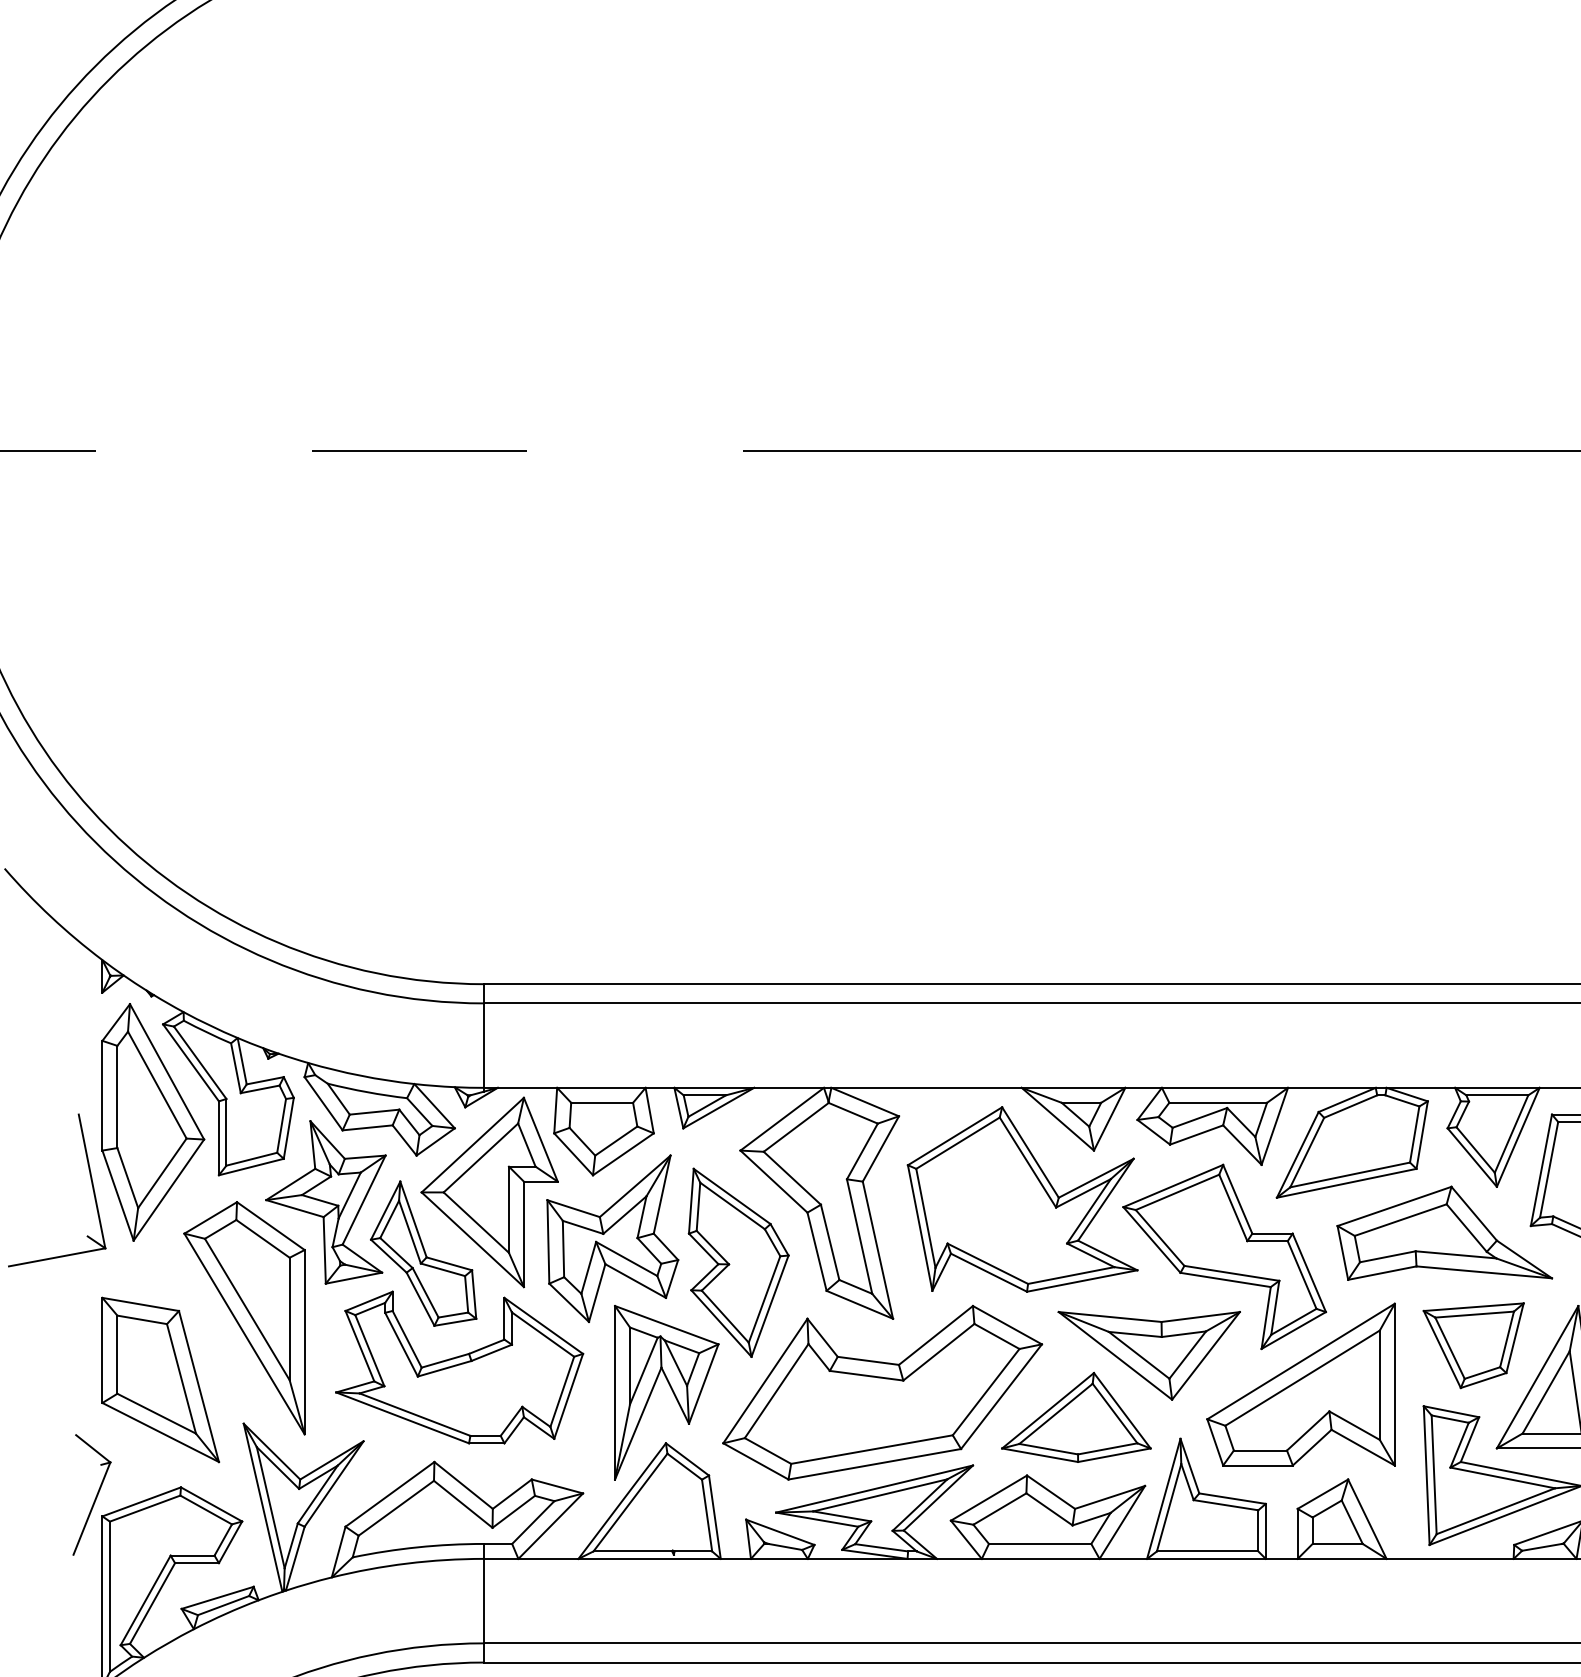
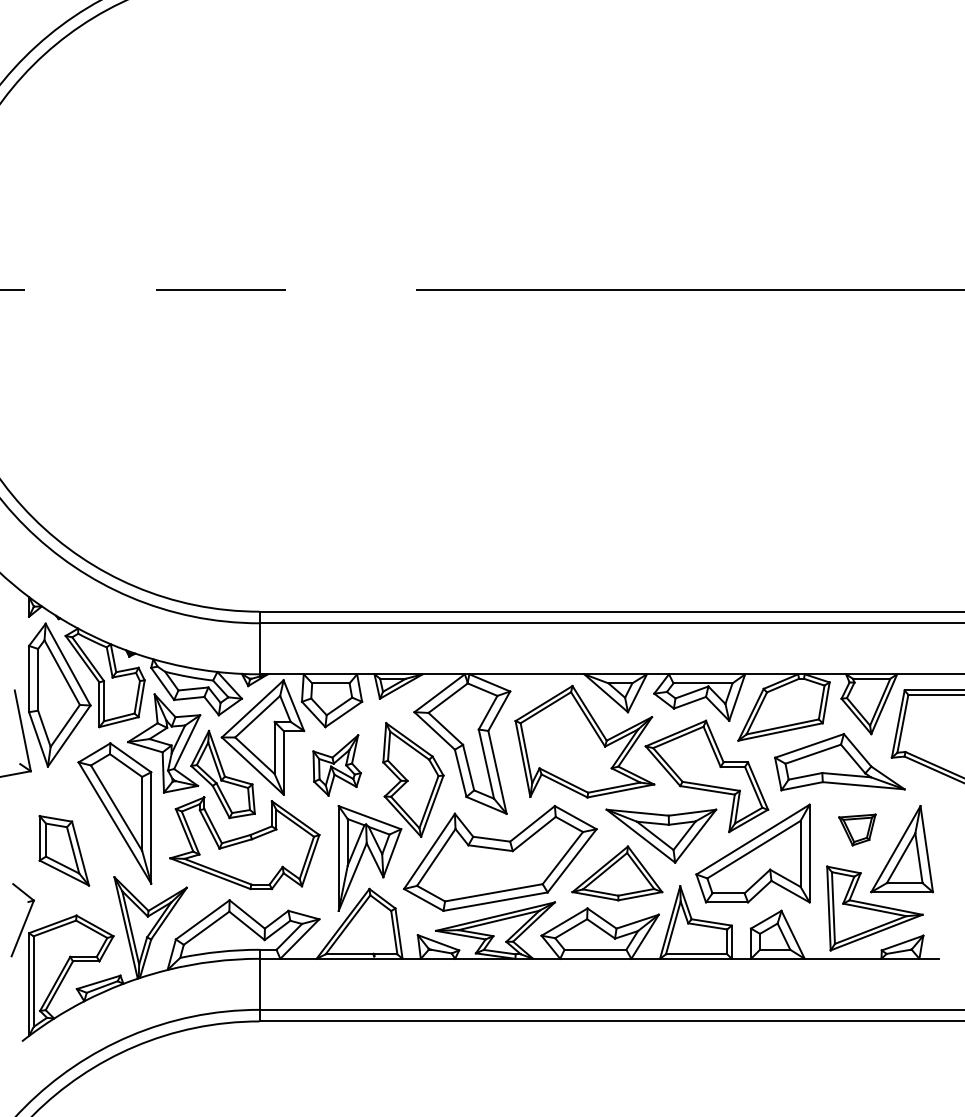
part: (611, 1238) -> (336, 765), size x0.6
part: (1473, 1344) -> (857, 829), size x0.6
part: (161, 1379) -> (64, 850), size x0.7

